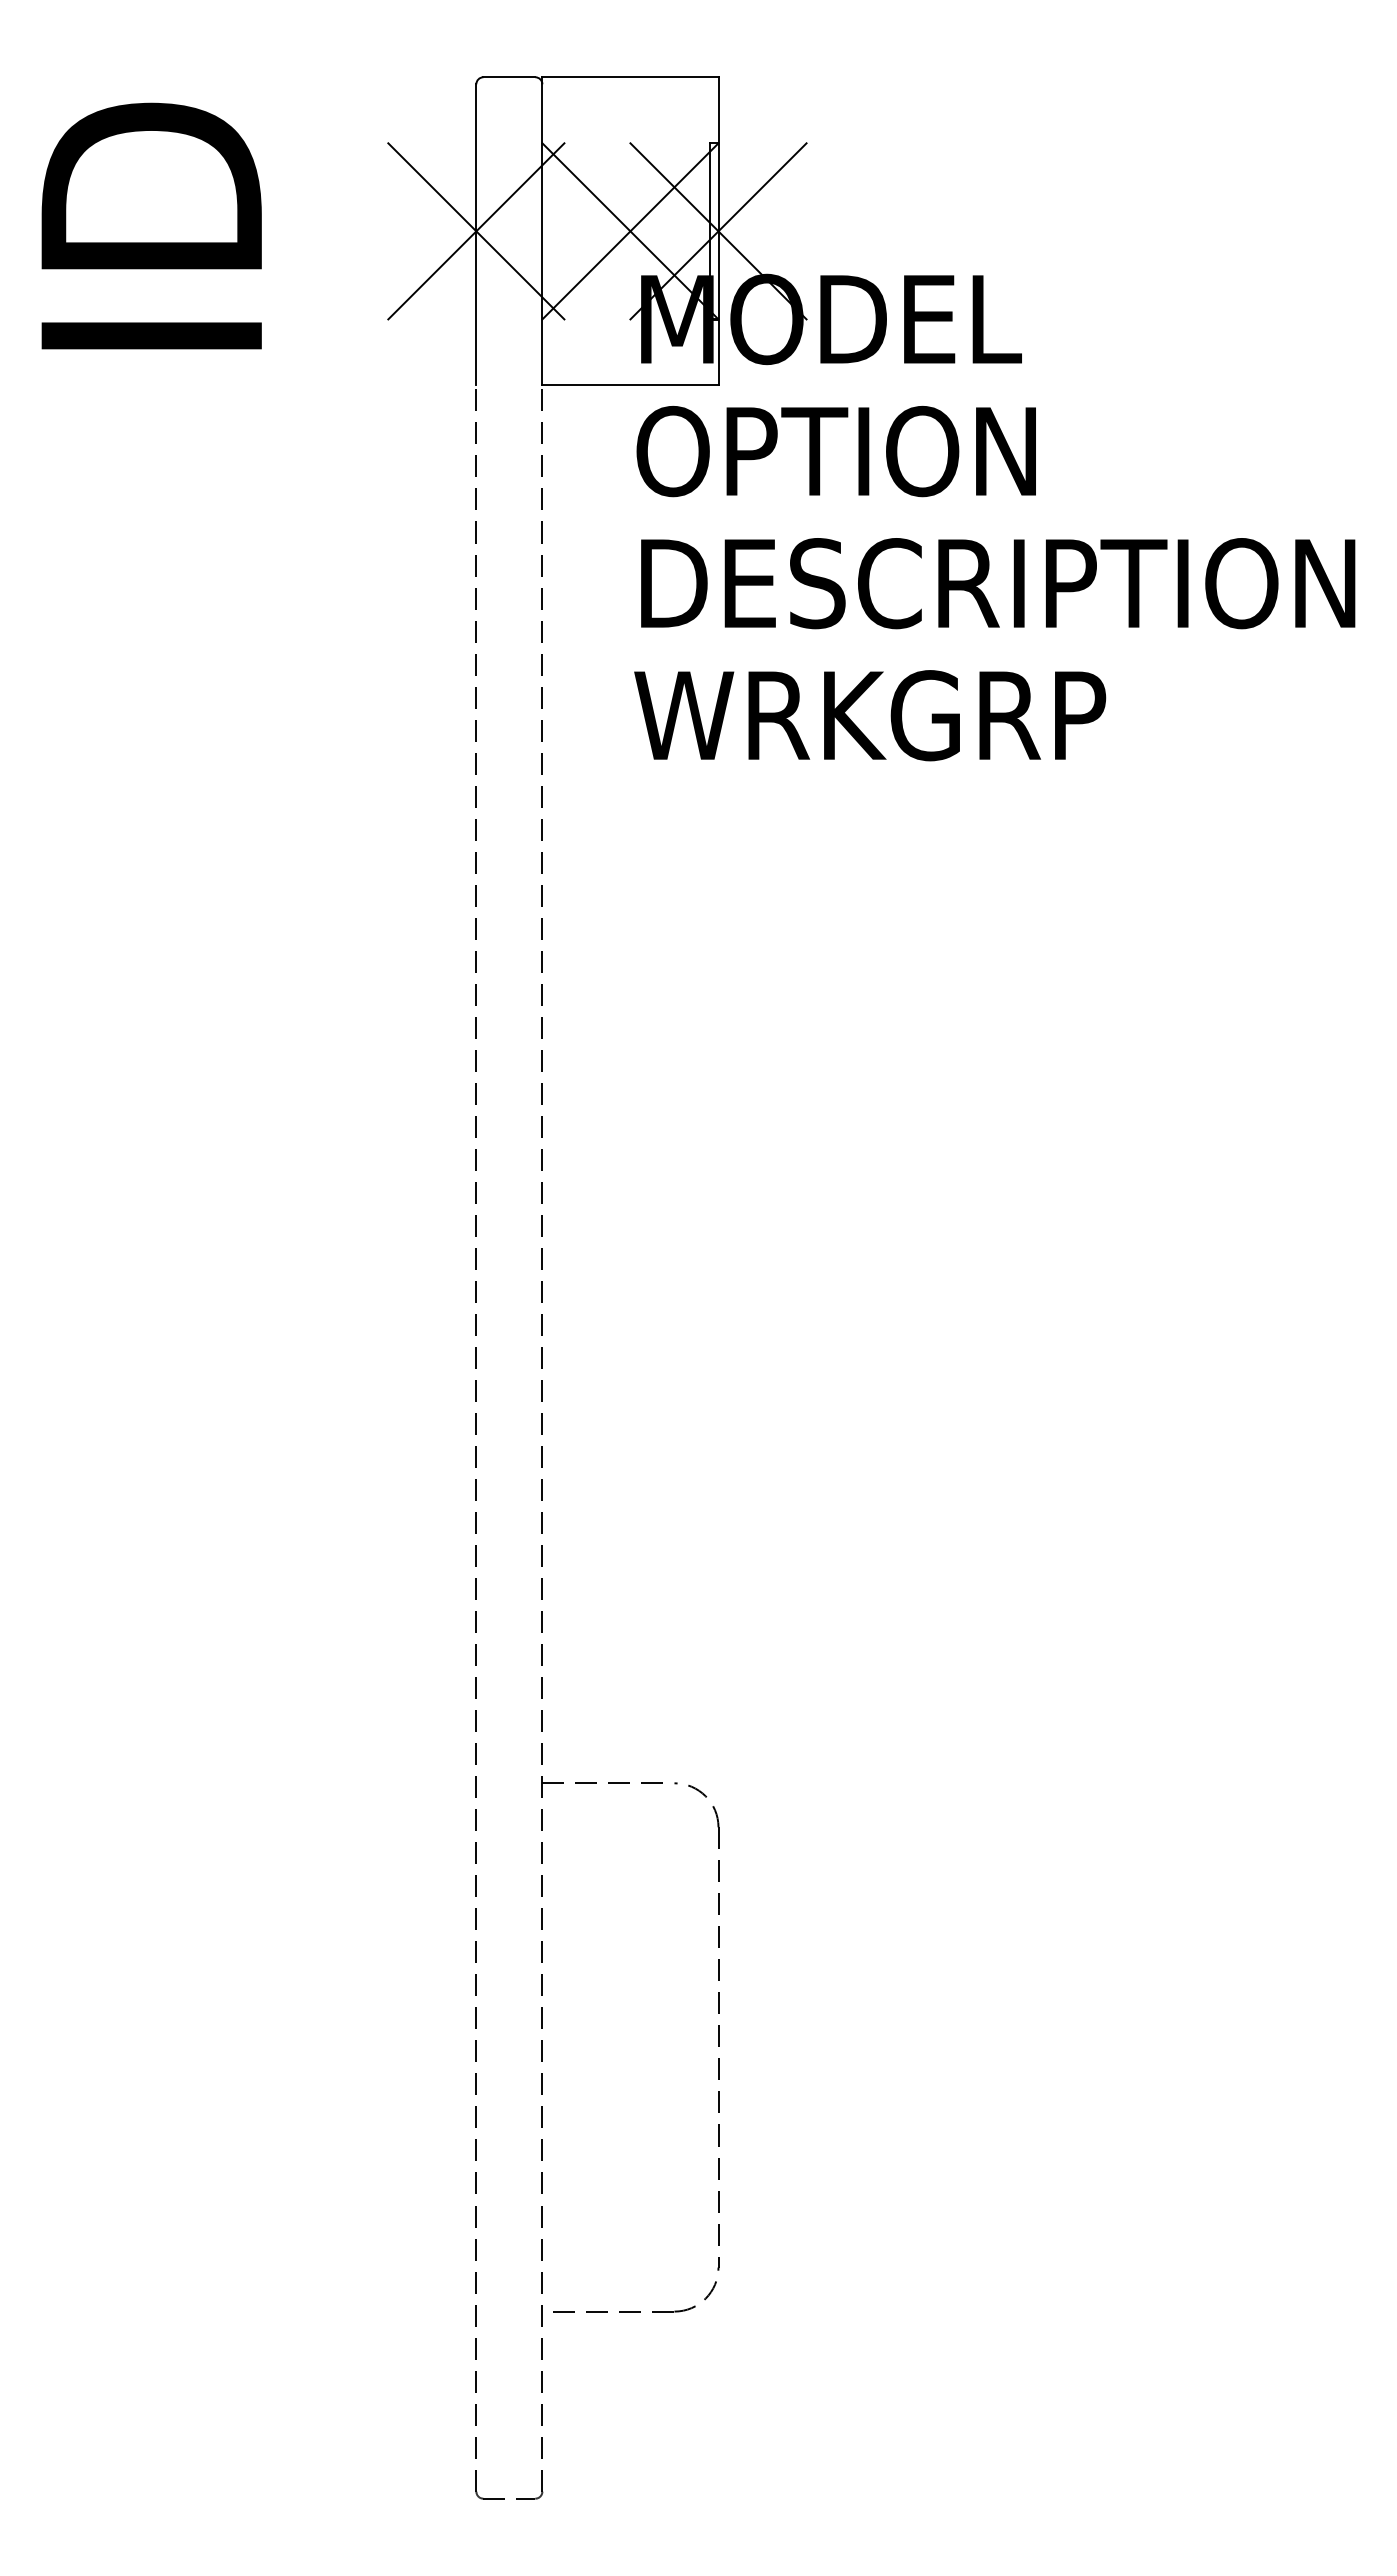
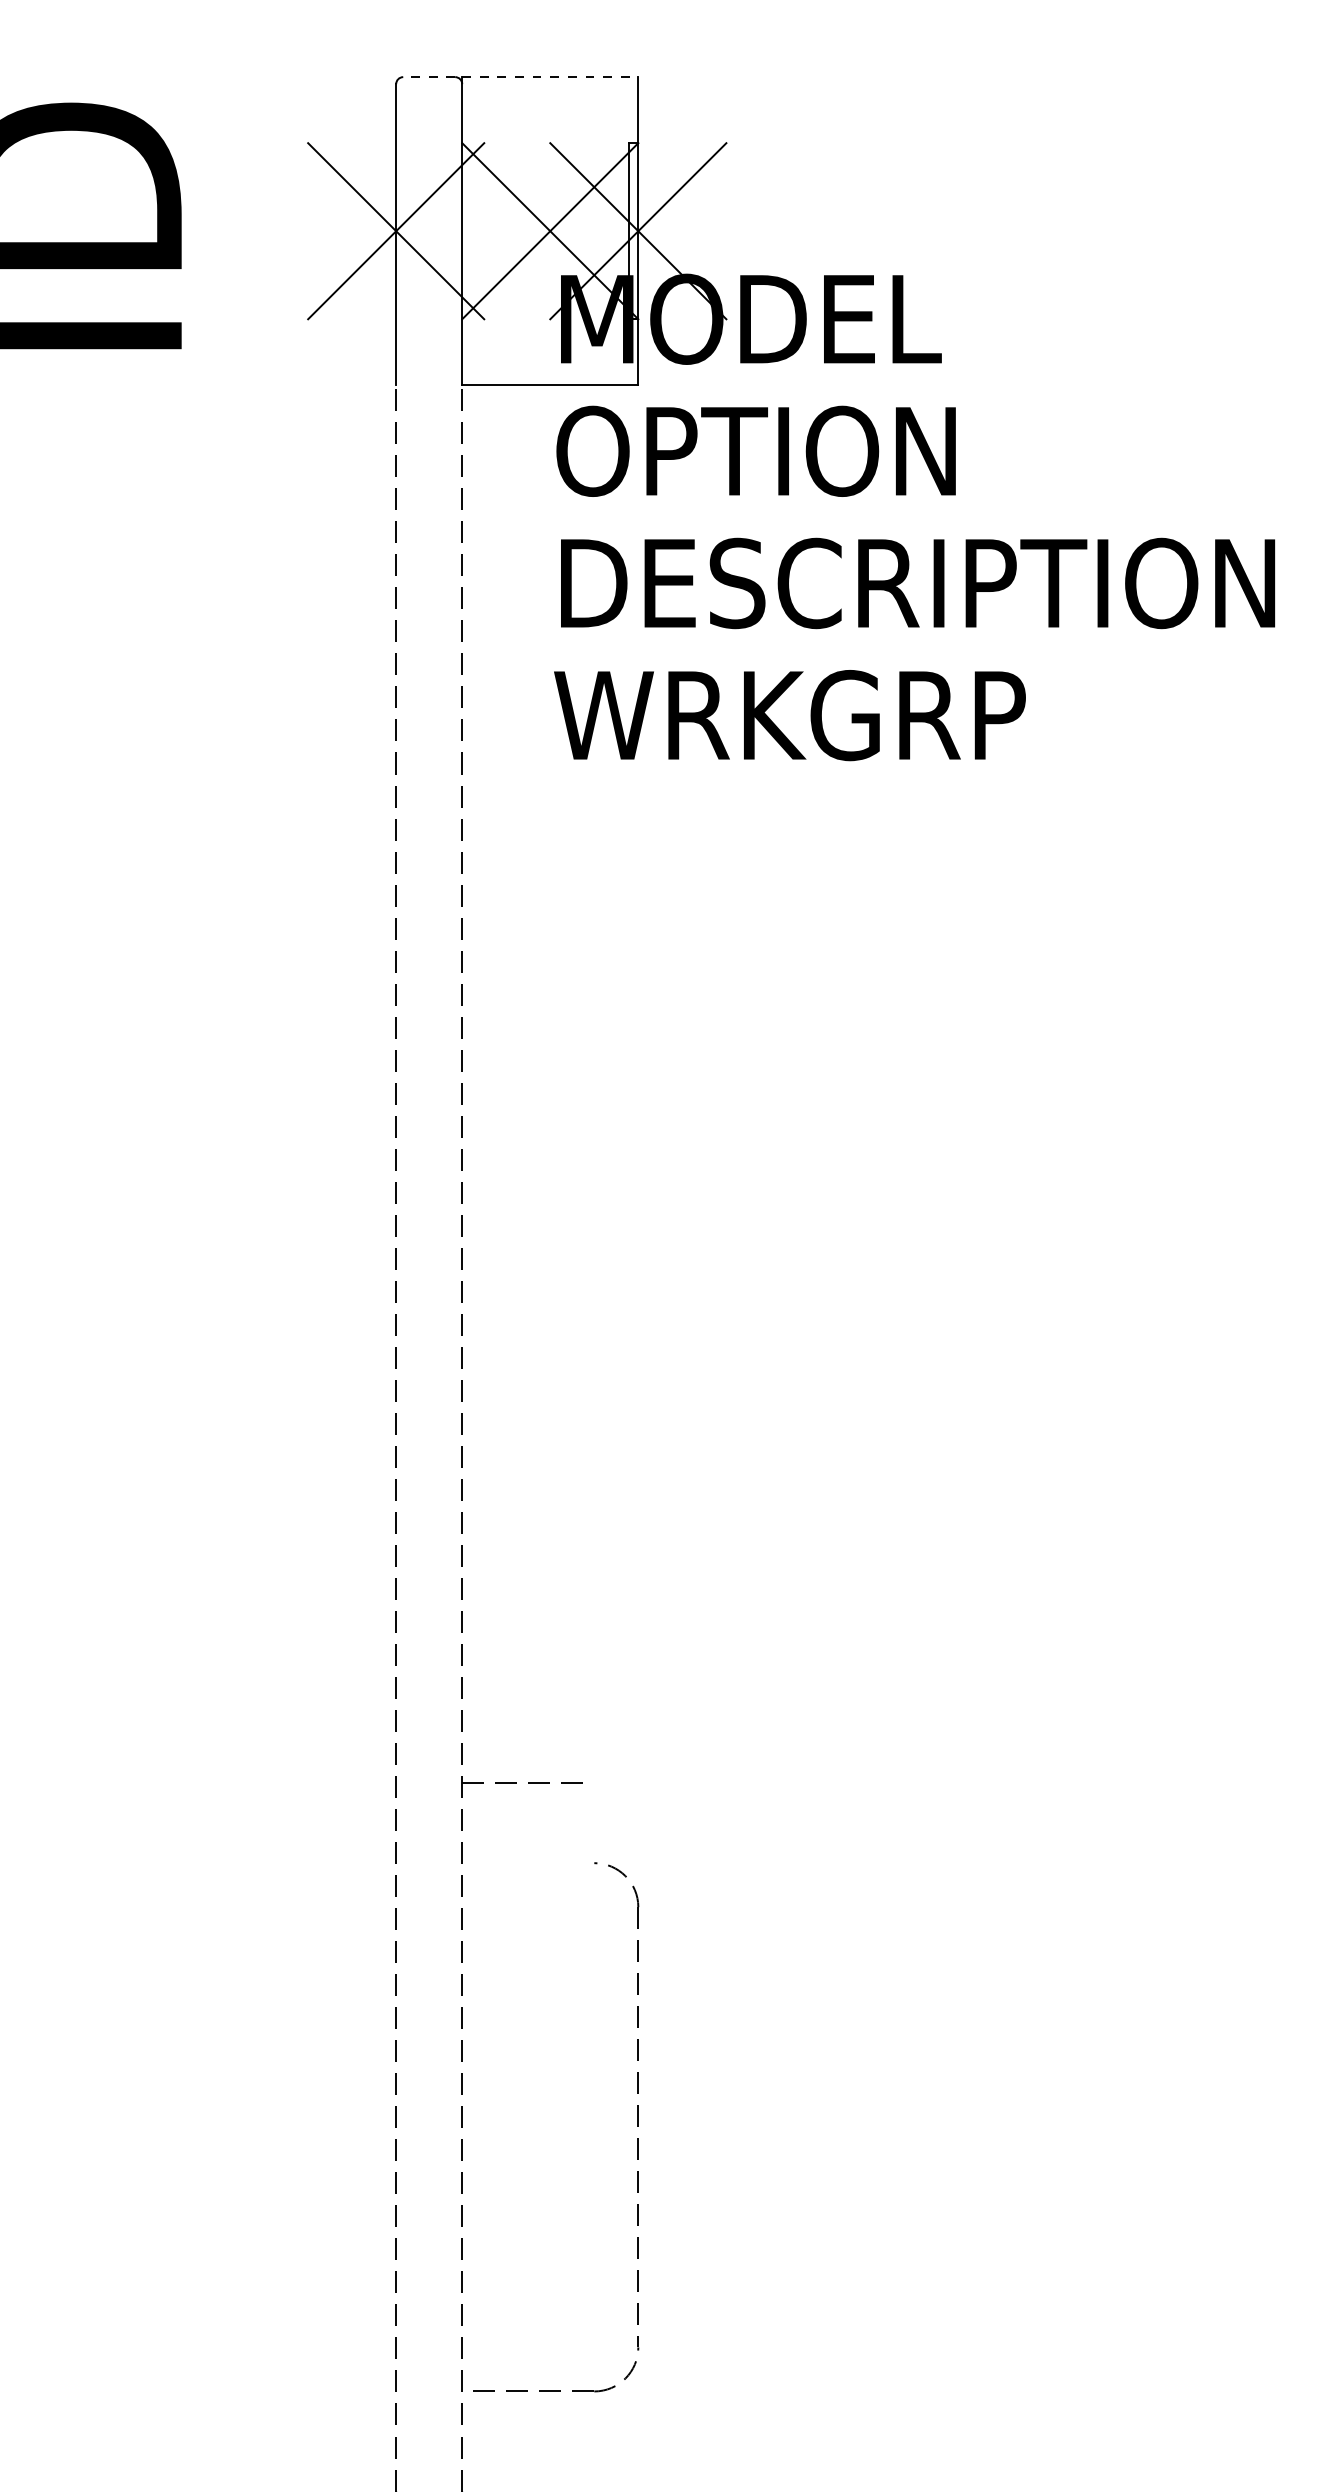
line: (509, 77) -> (429, 77), solid -> dashed
line: (630, 77) -> (550, 77), solid -> dashed
part: (718, 2046) -> (638, 2126), moved

